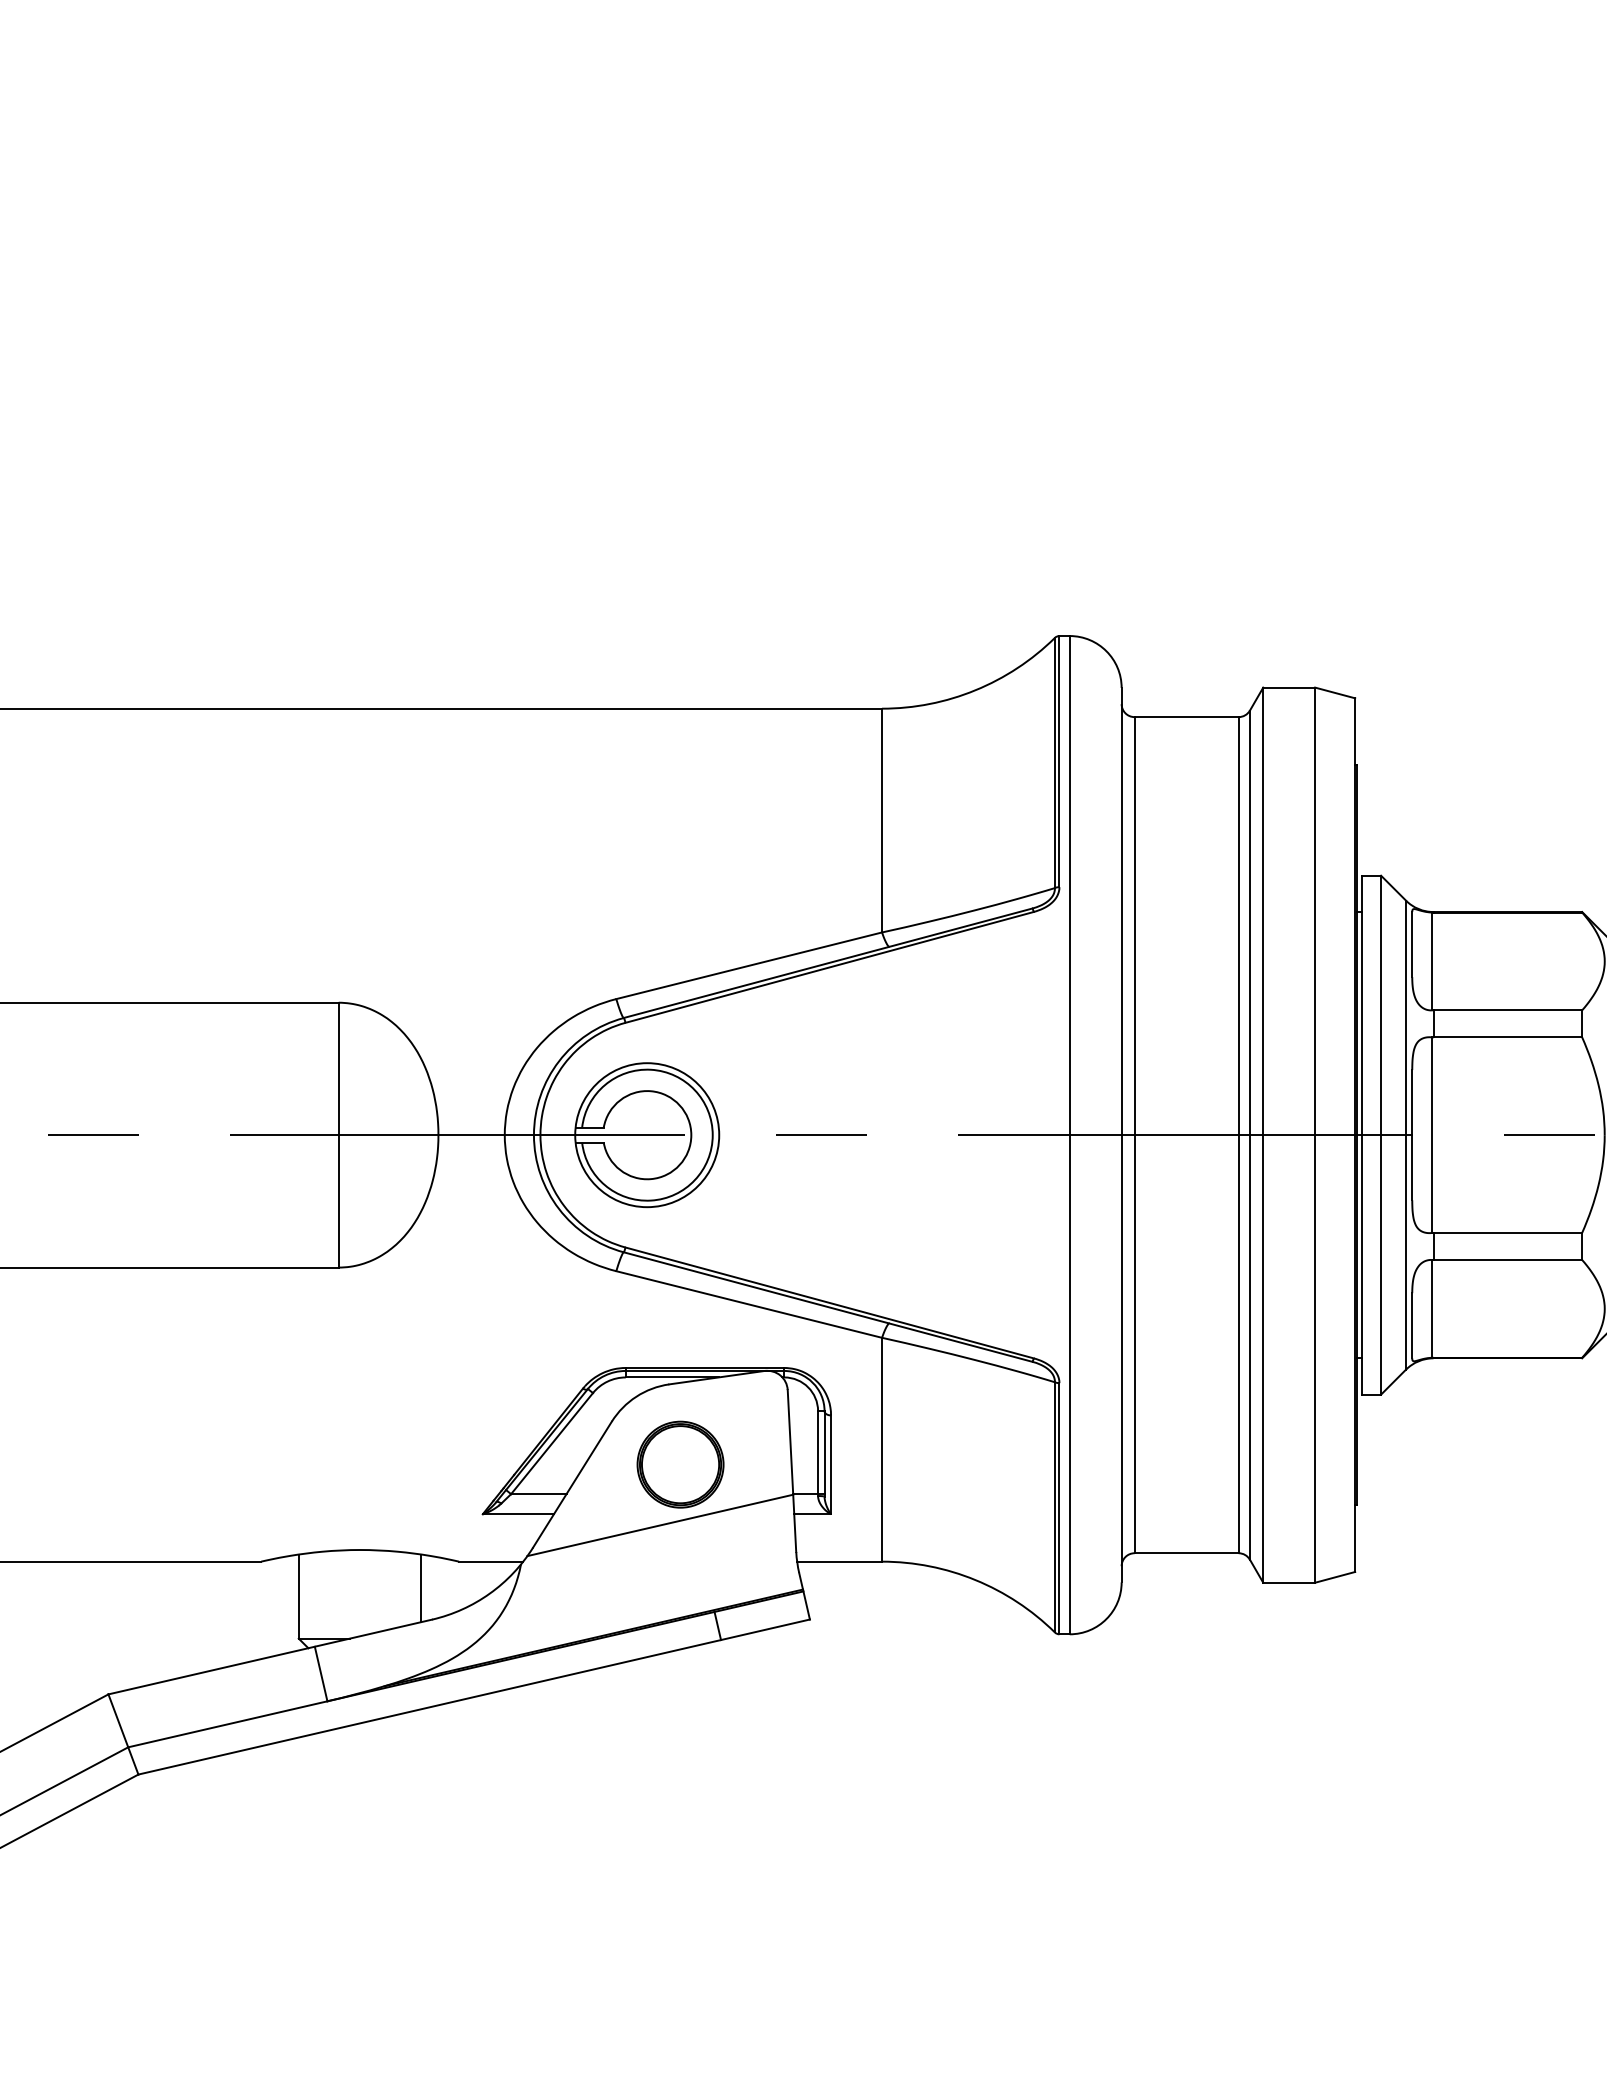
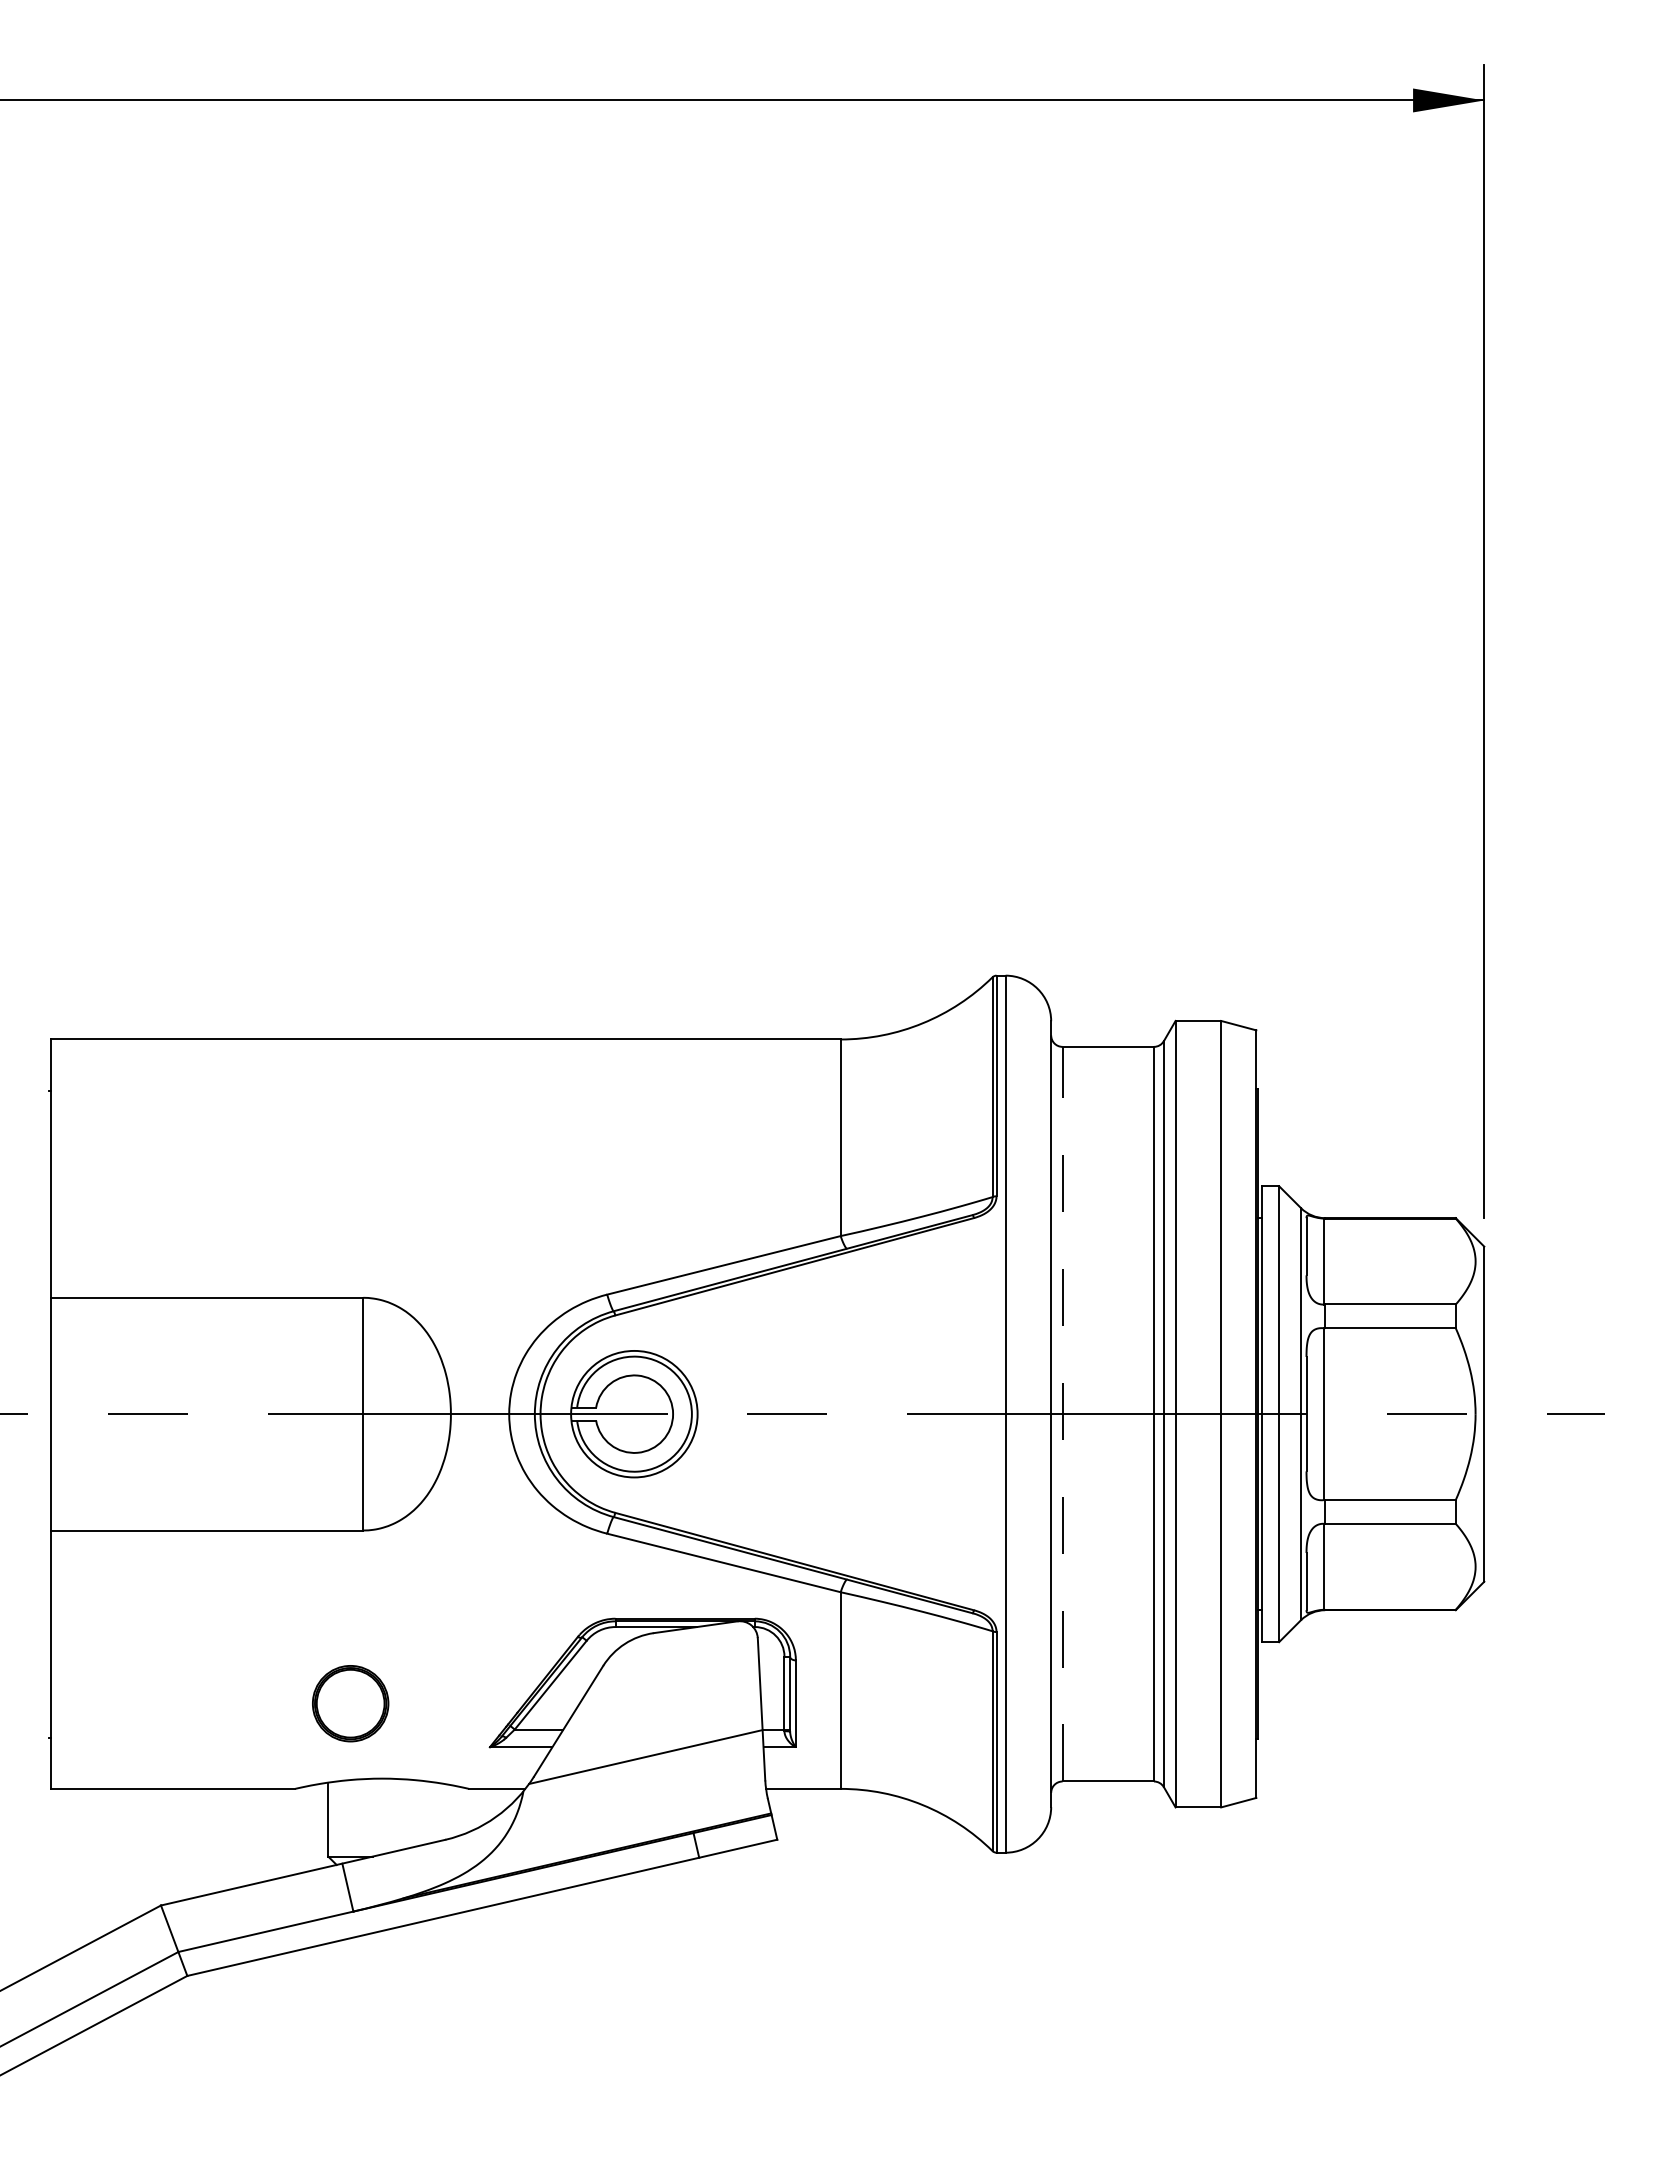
line: (1134, 1134) -> (1062, 1413), solid -> dashed
part: (680, 1464) -> (350, 1703), moved
line: (420, 1588) -> (435, 1812), removed

